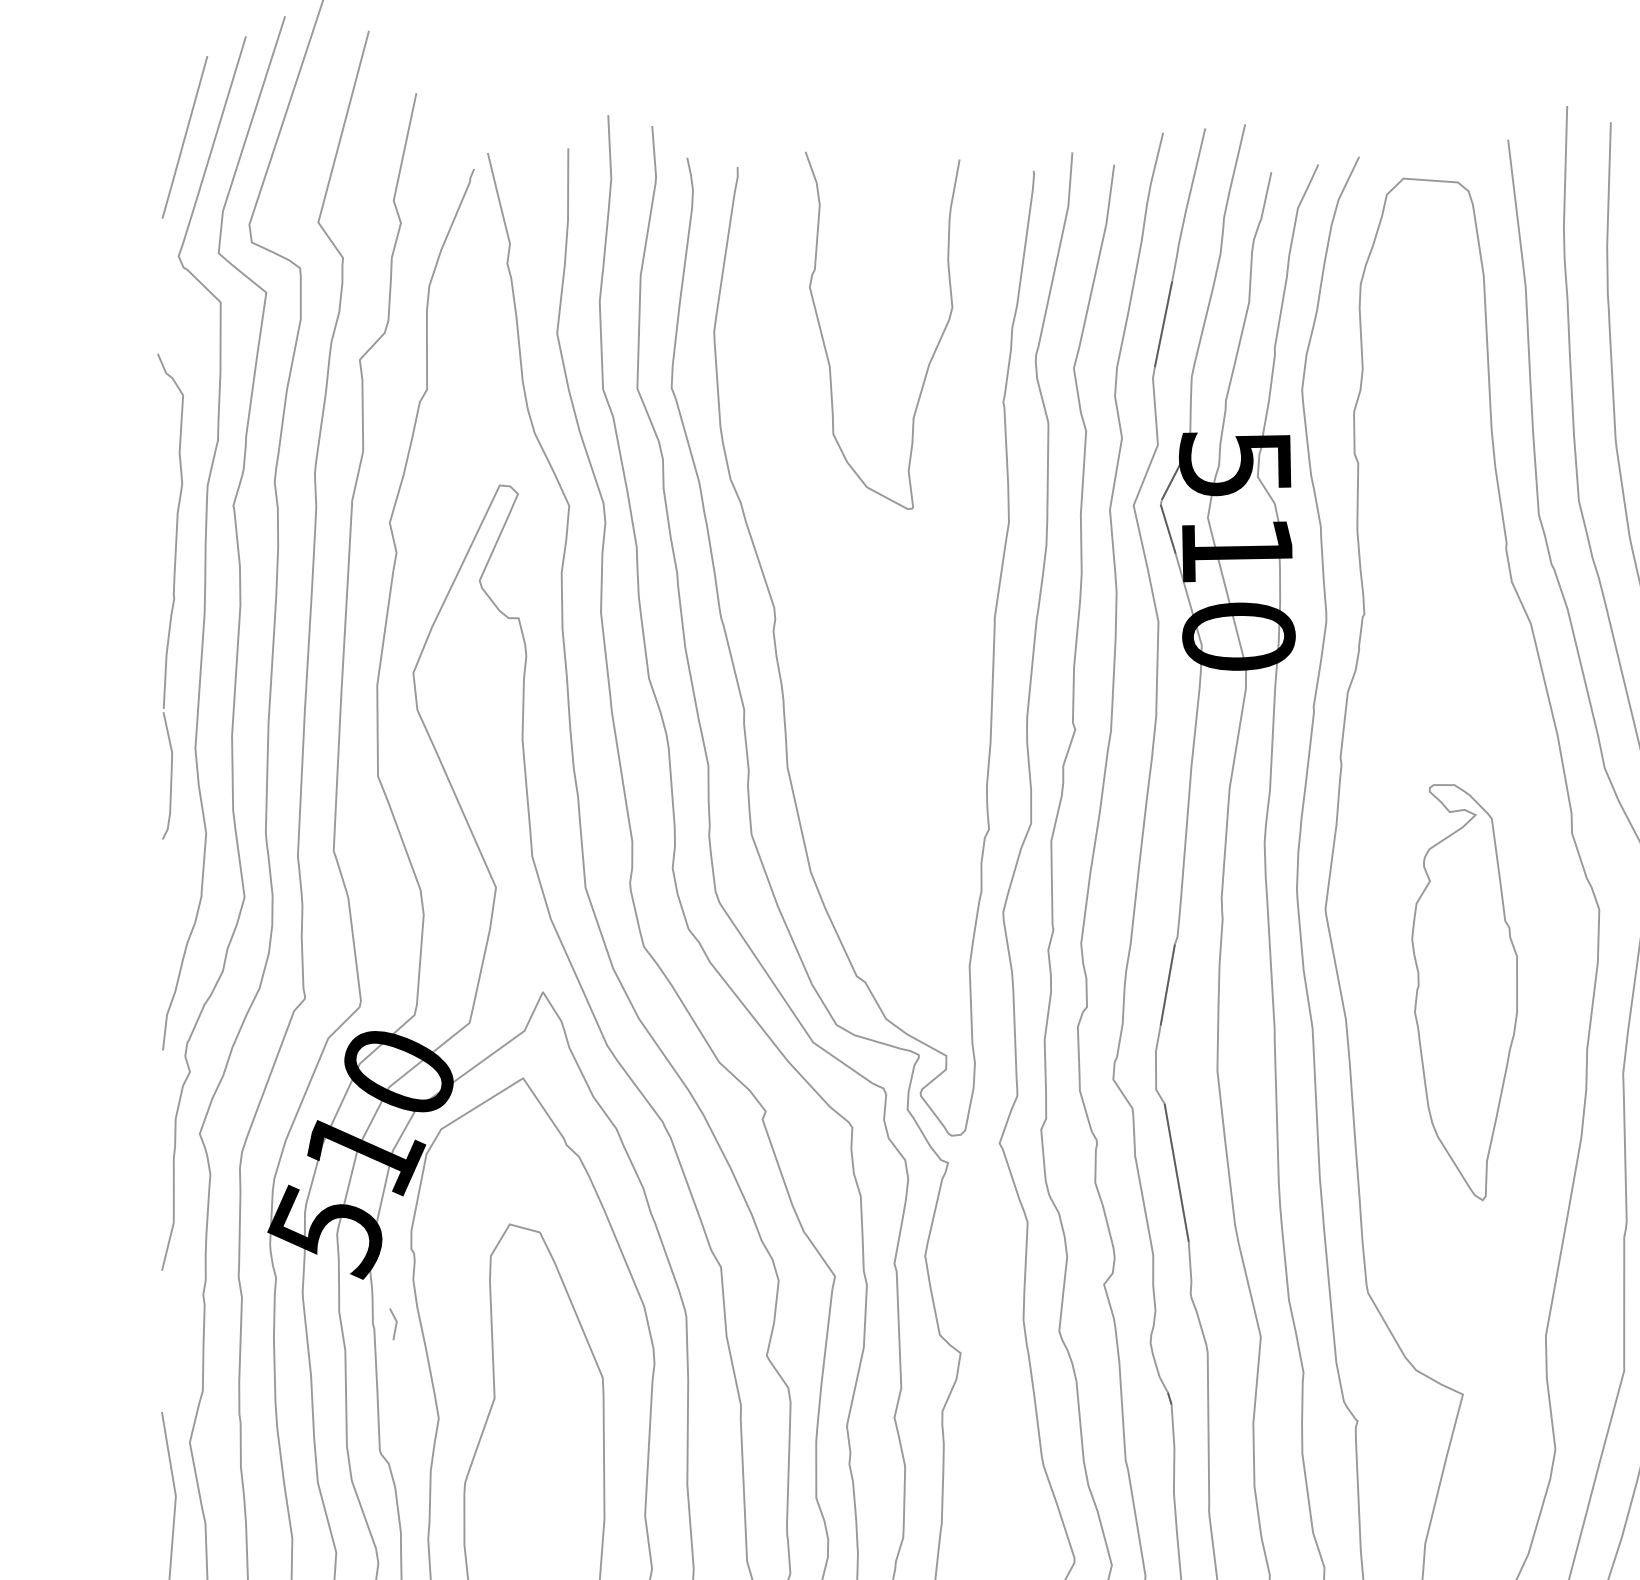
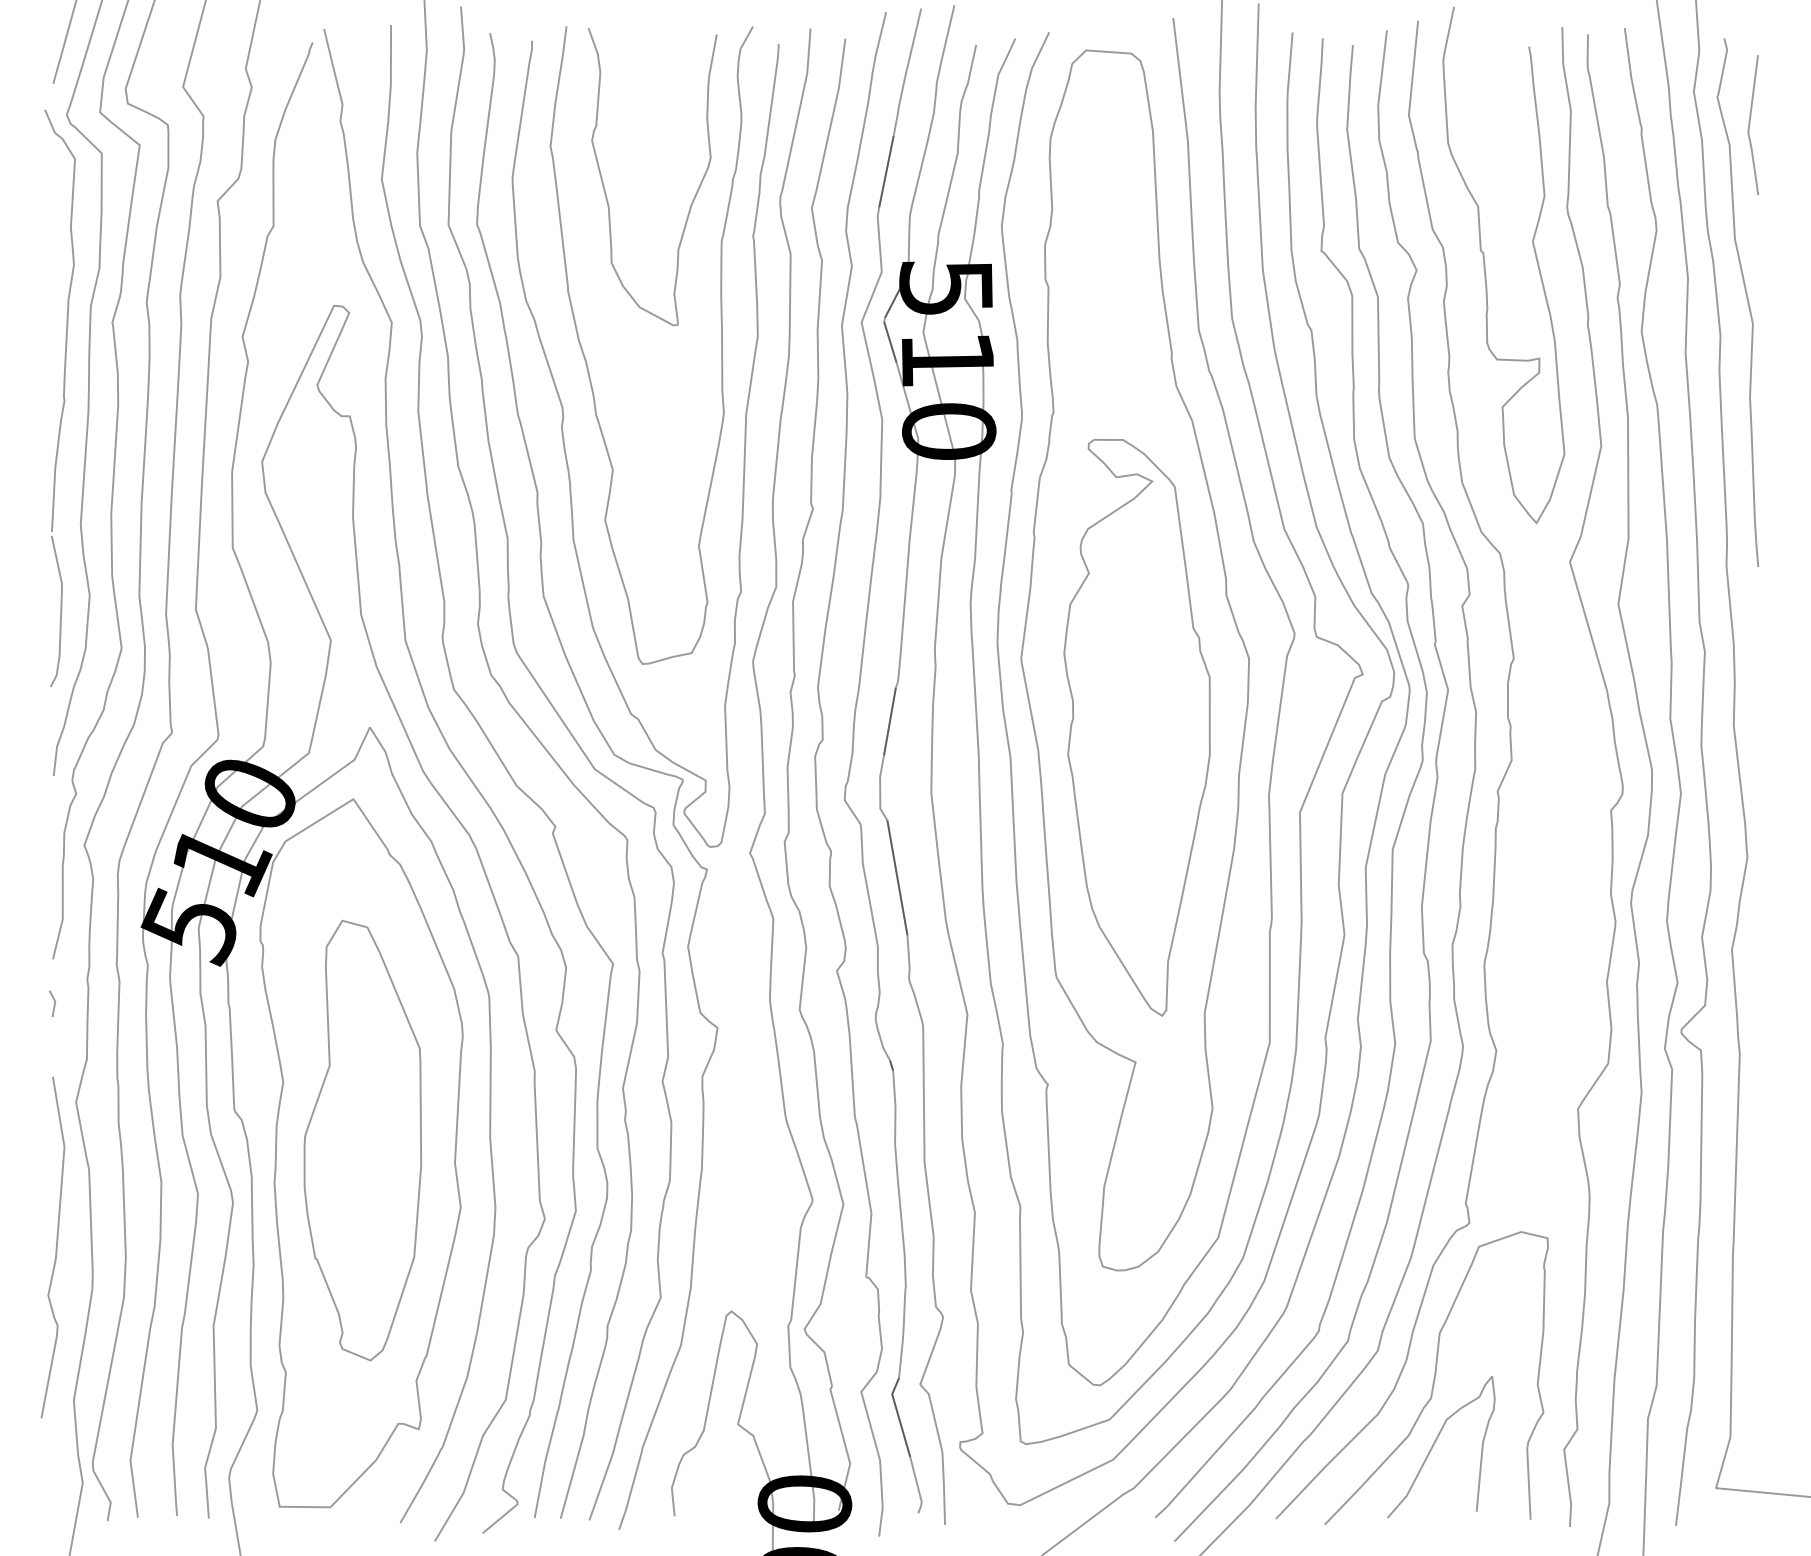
curve: (804, 554) -> (587, 363), added
part: (169, 595) -> (59, 397), size x1.43
part: (1463, 992) -> (1136, 727), size x1.67
line: (395, 1323) -> (54, 1003), moved

